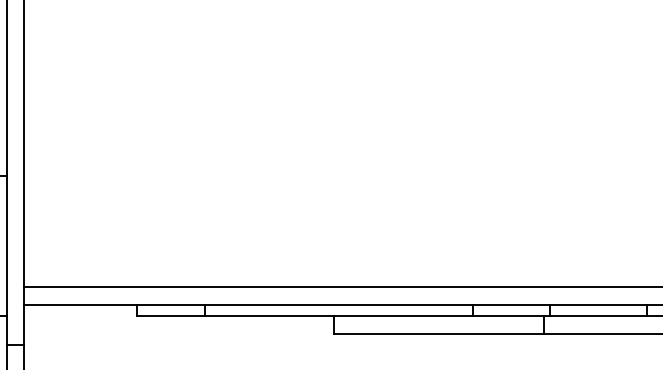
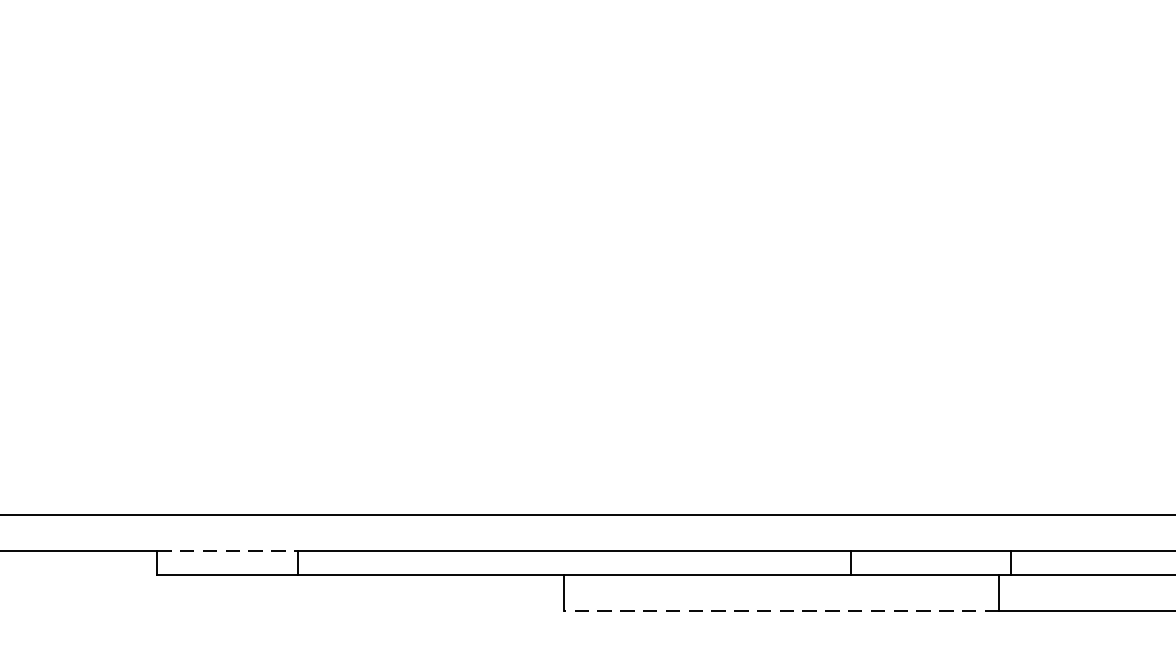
line: (171, 304) -> (227, 550), solid -> dashed
line: (438, 333) -> (780, 610), solid -> dashed

